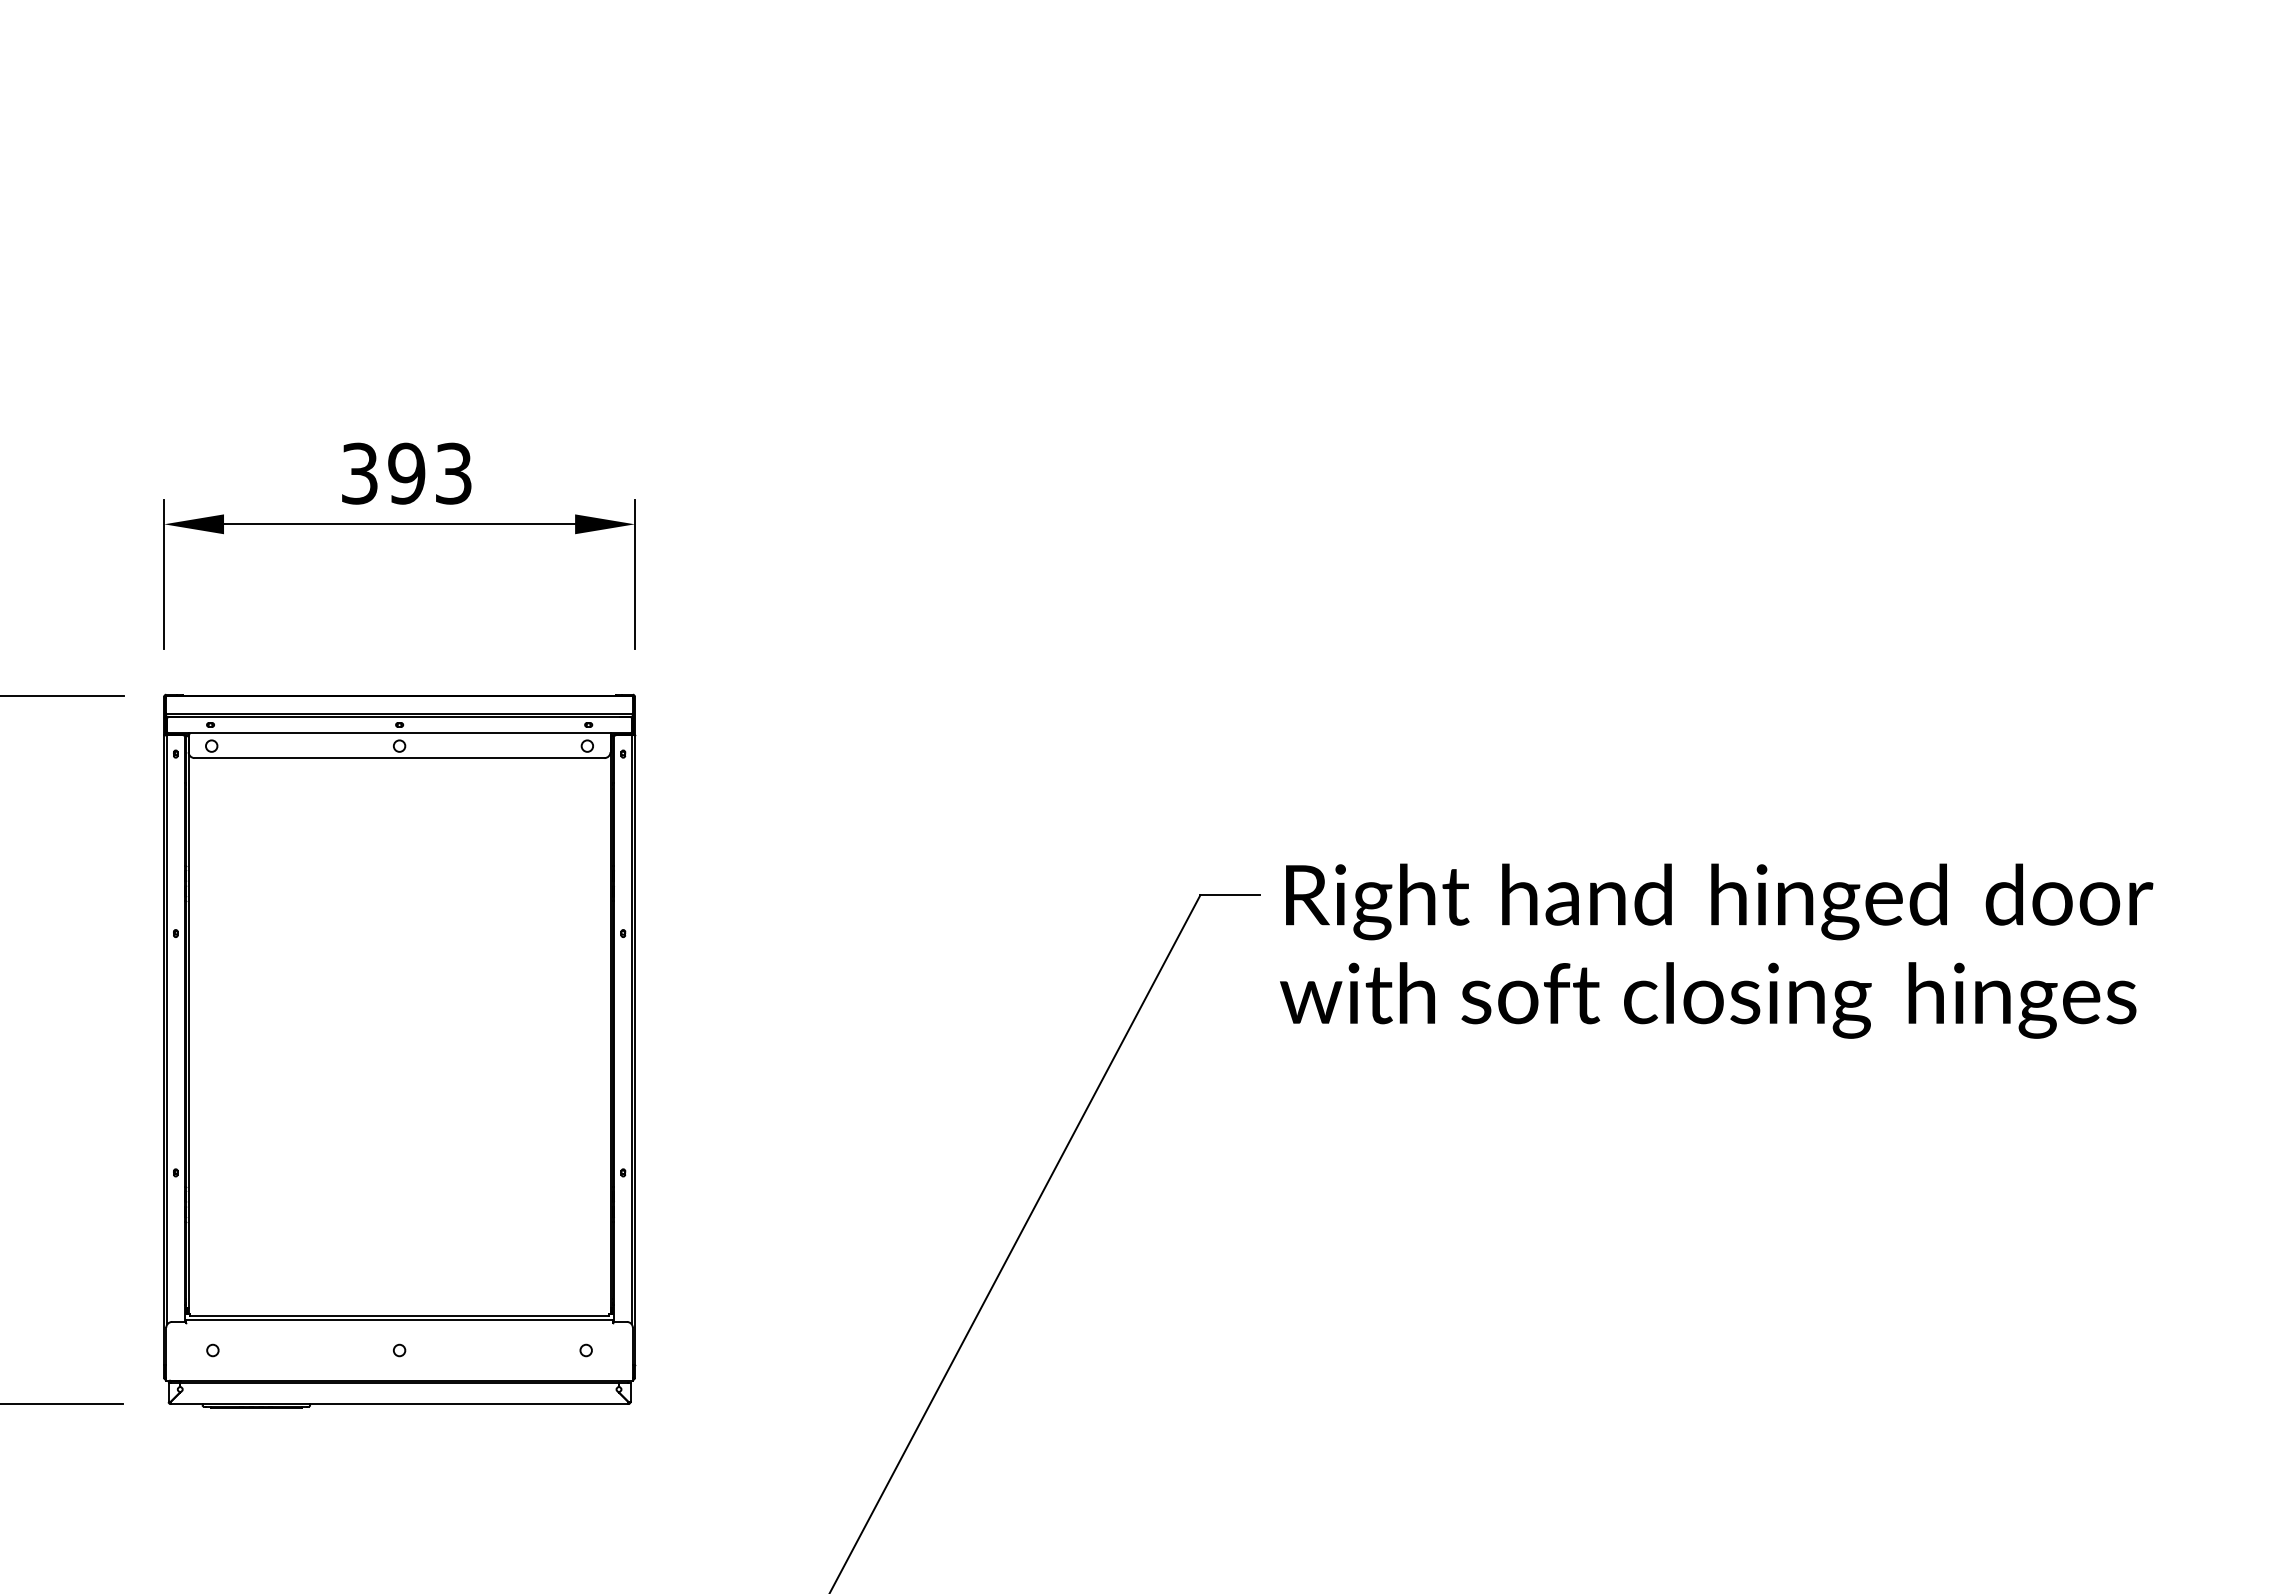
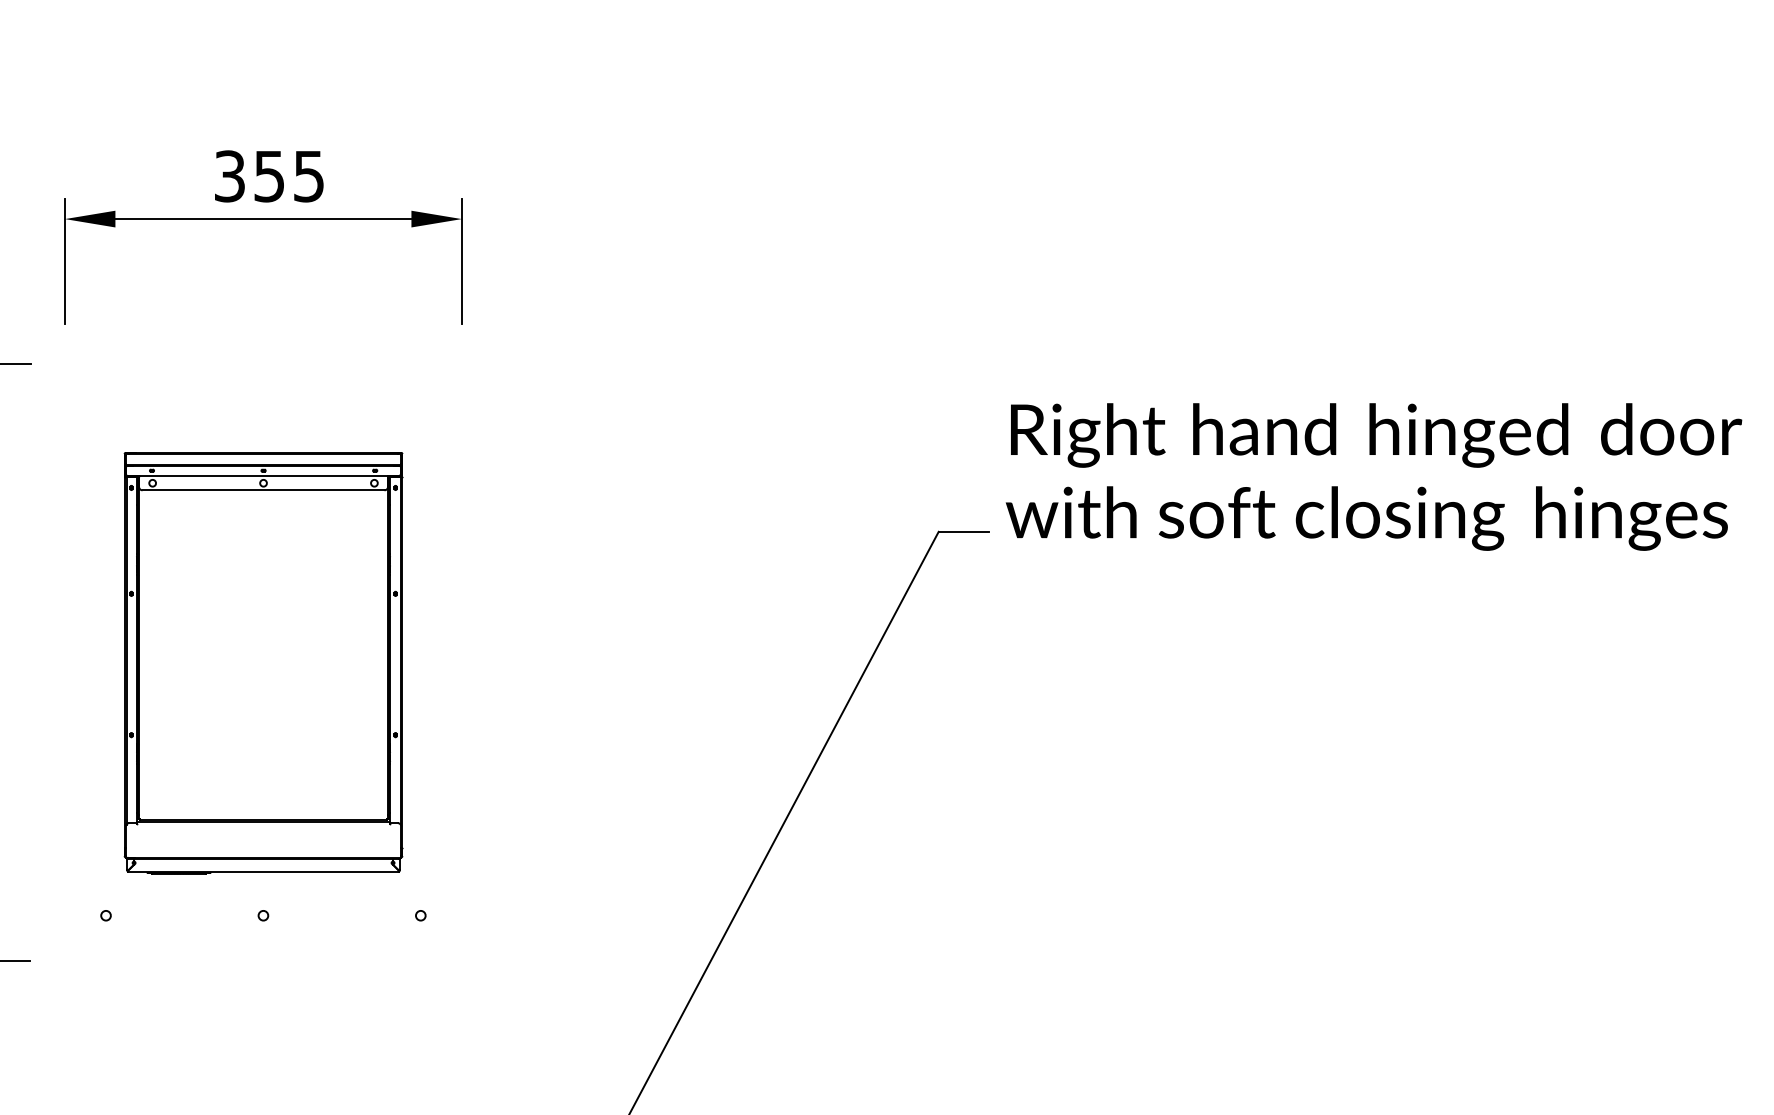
text: (429, 473) -> (288, 176), 393 -> 355
text: (1716, 950) -> (1373, 476), moved
part: (399, 1050) -> (263, 662), size x0.7

